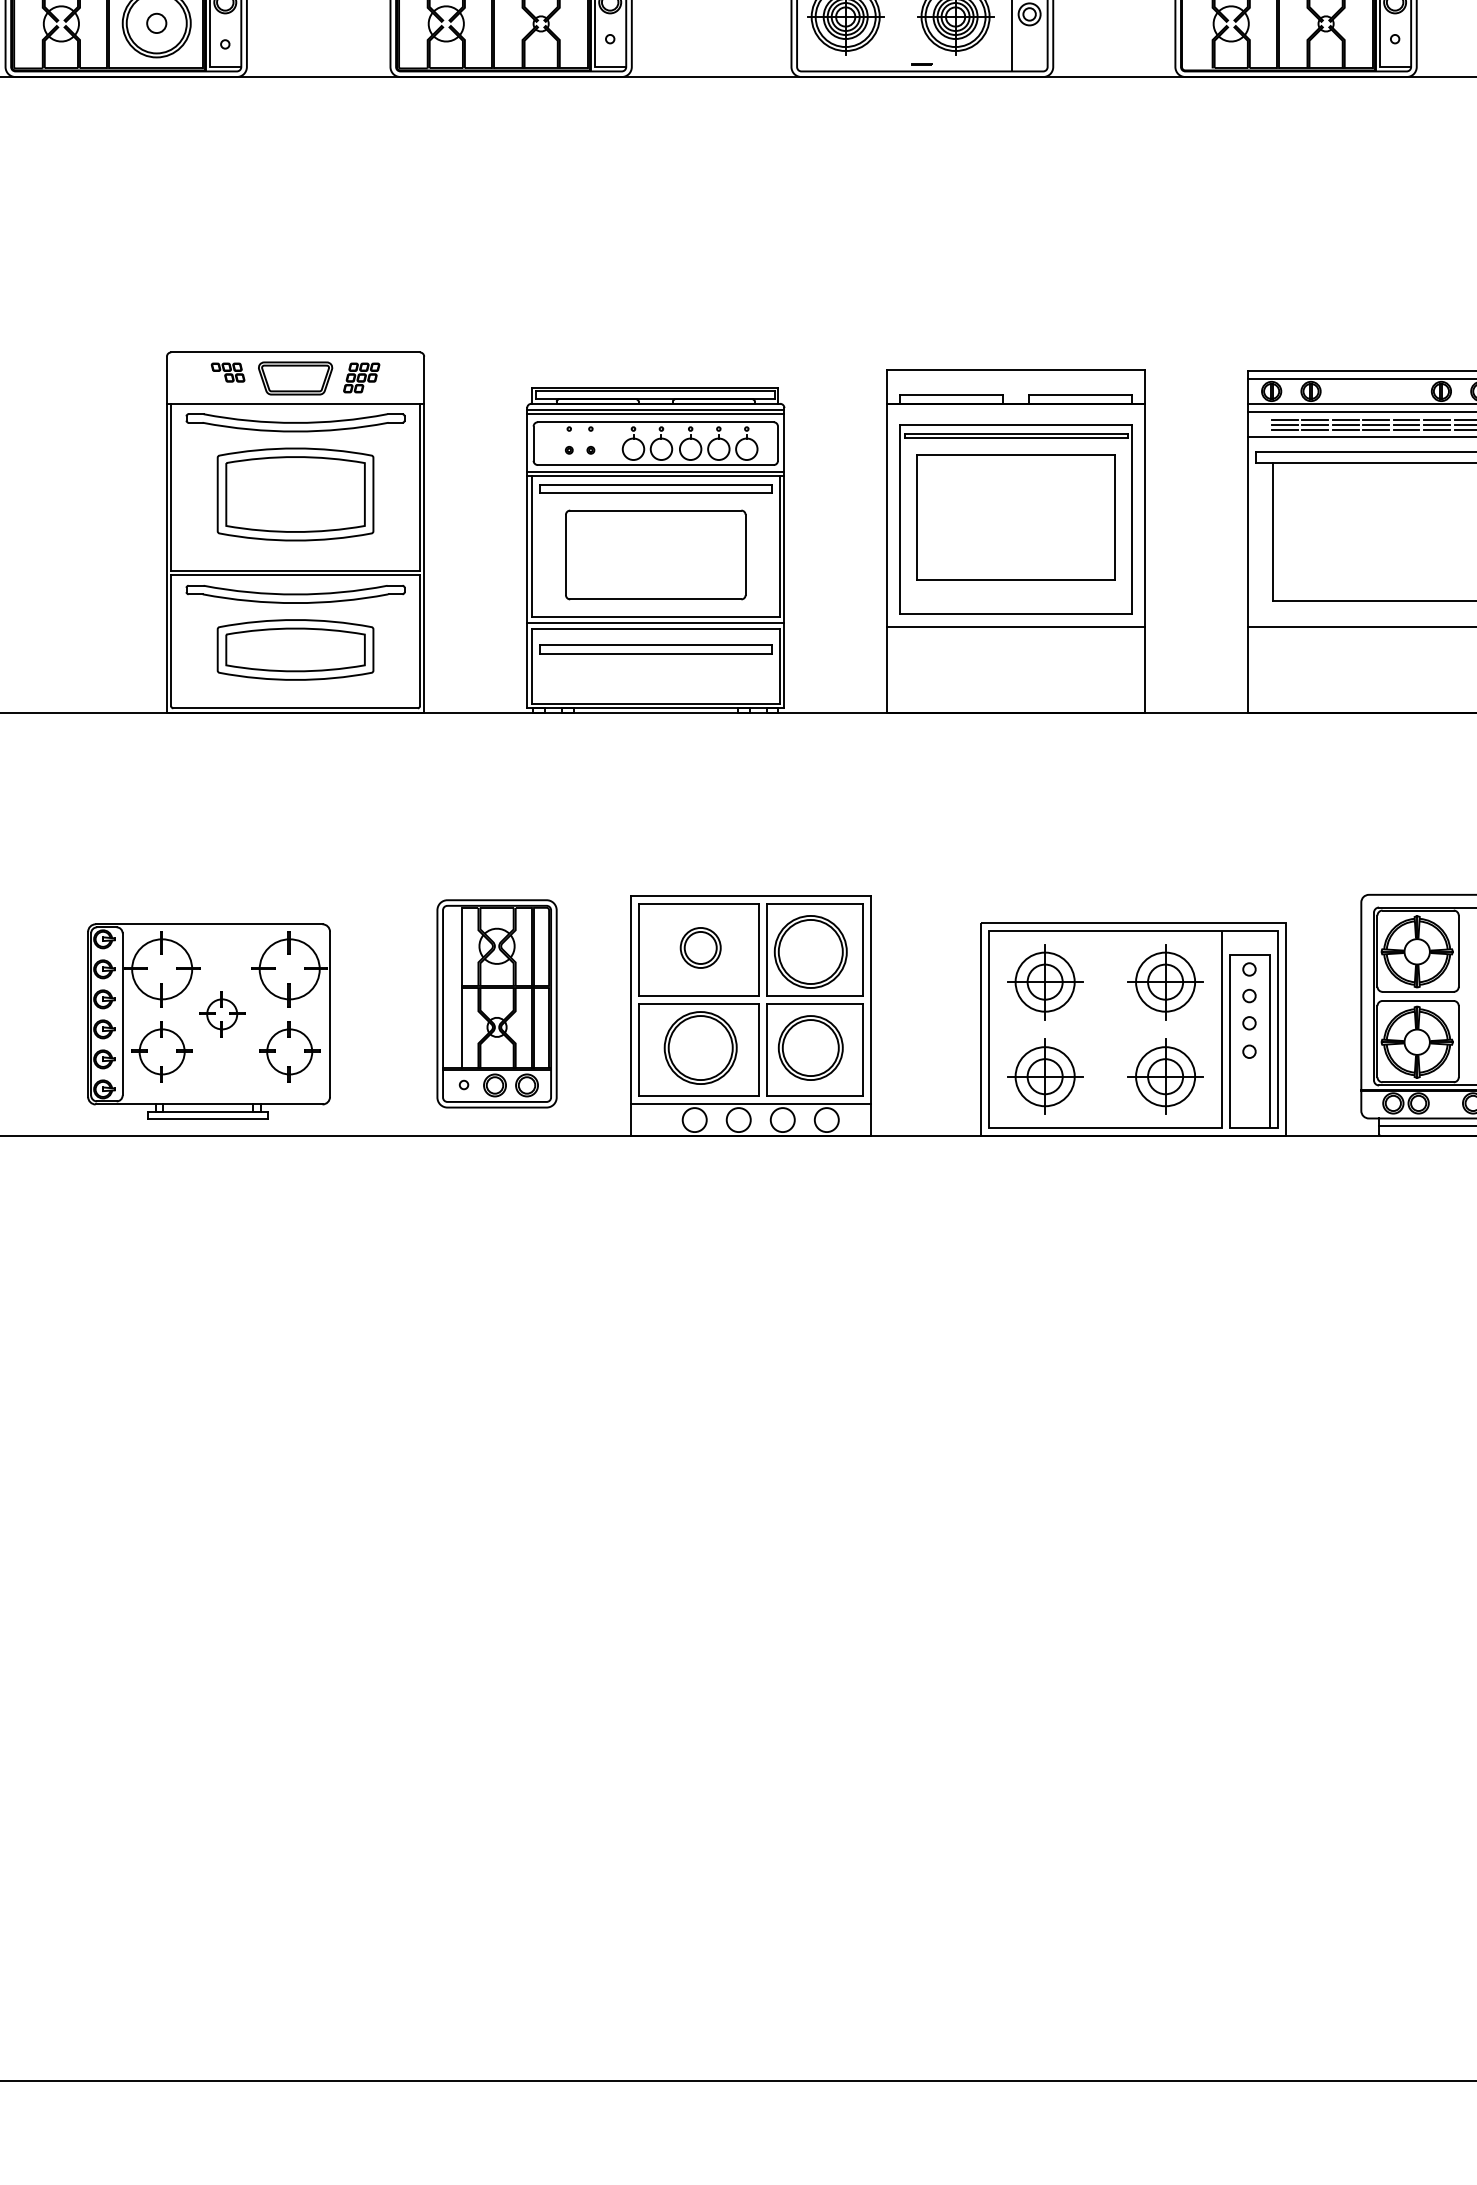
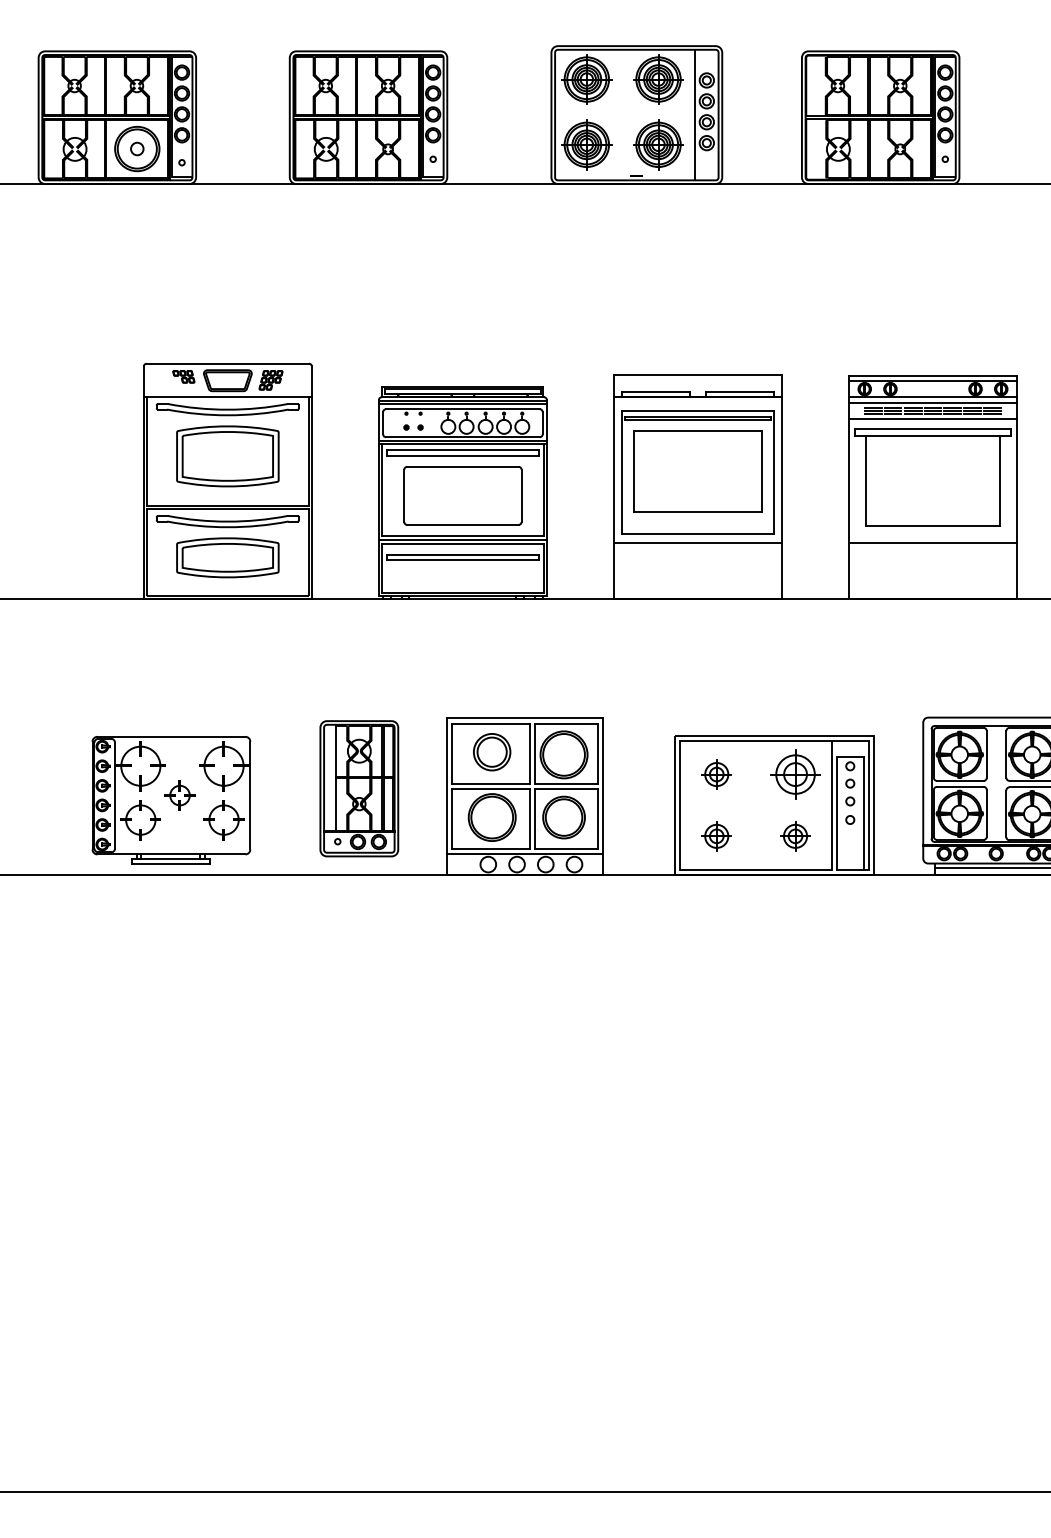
part: (701, 948) -> (492, 752), size x1.4
part: (1044, 982) -> (716, 774), size x0.6
part: (1044, 1077) -> (716, 836), size x0.6
part: (1165, 1077) -> (795, 836), size x0.6

